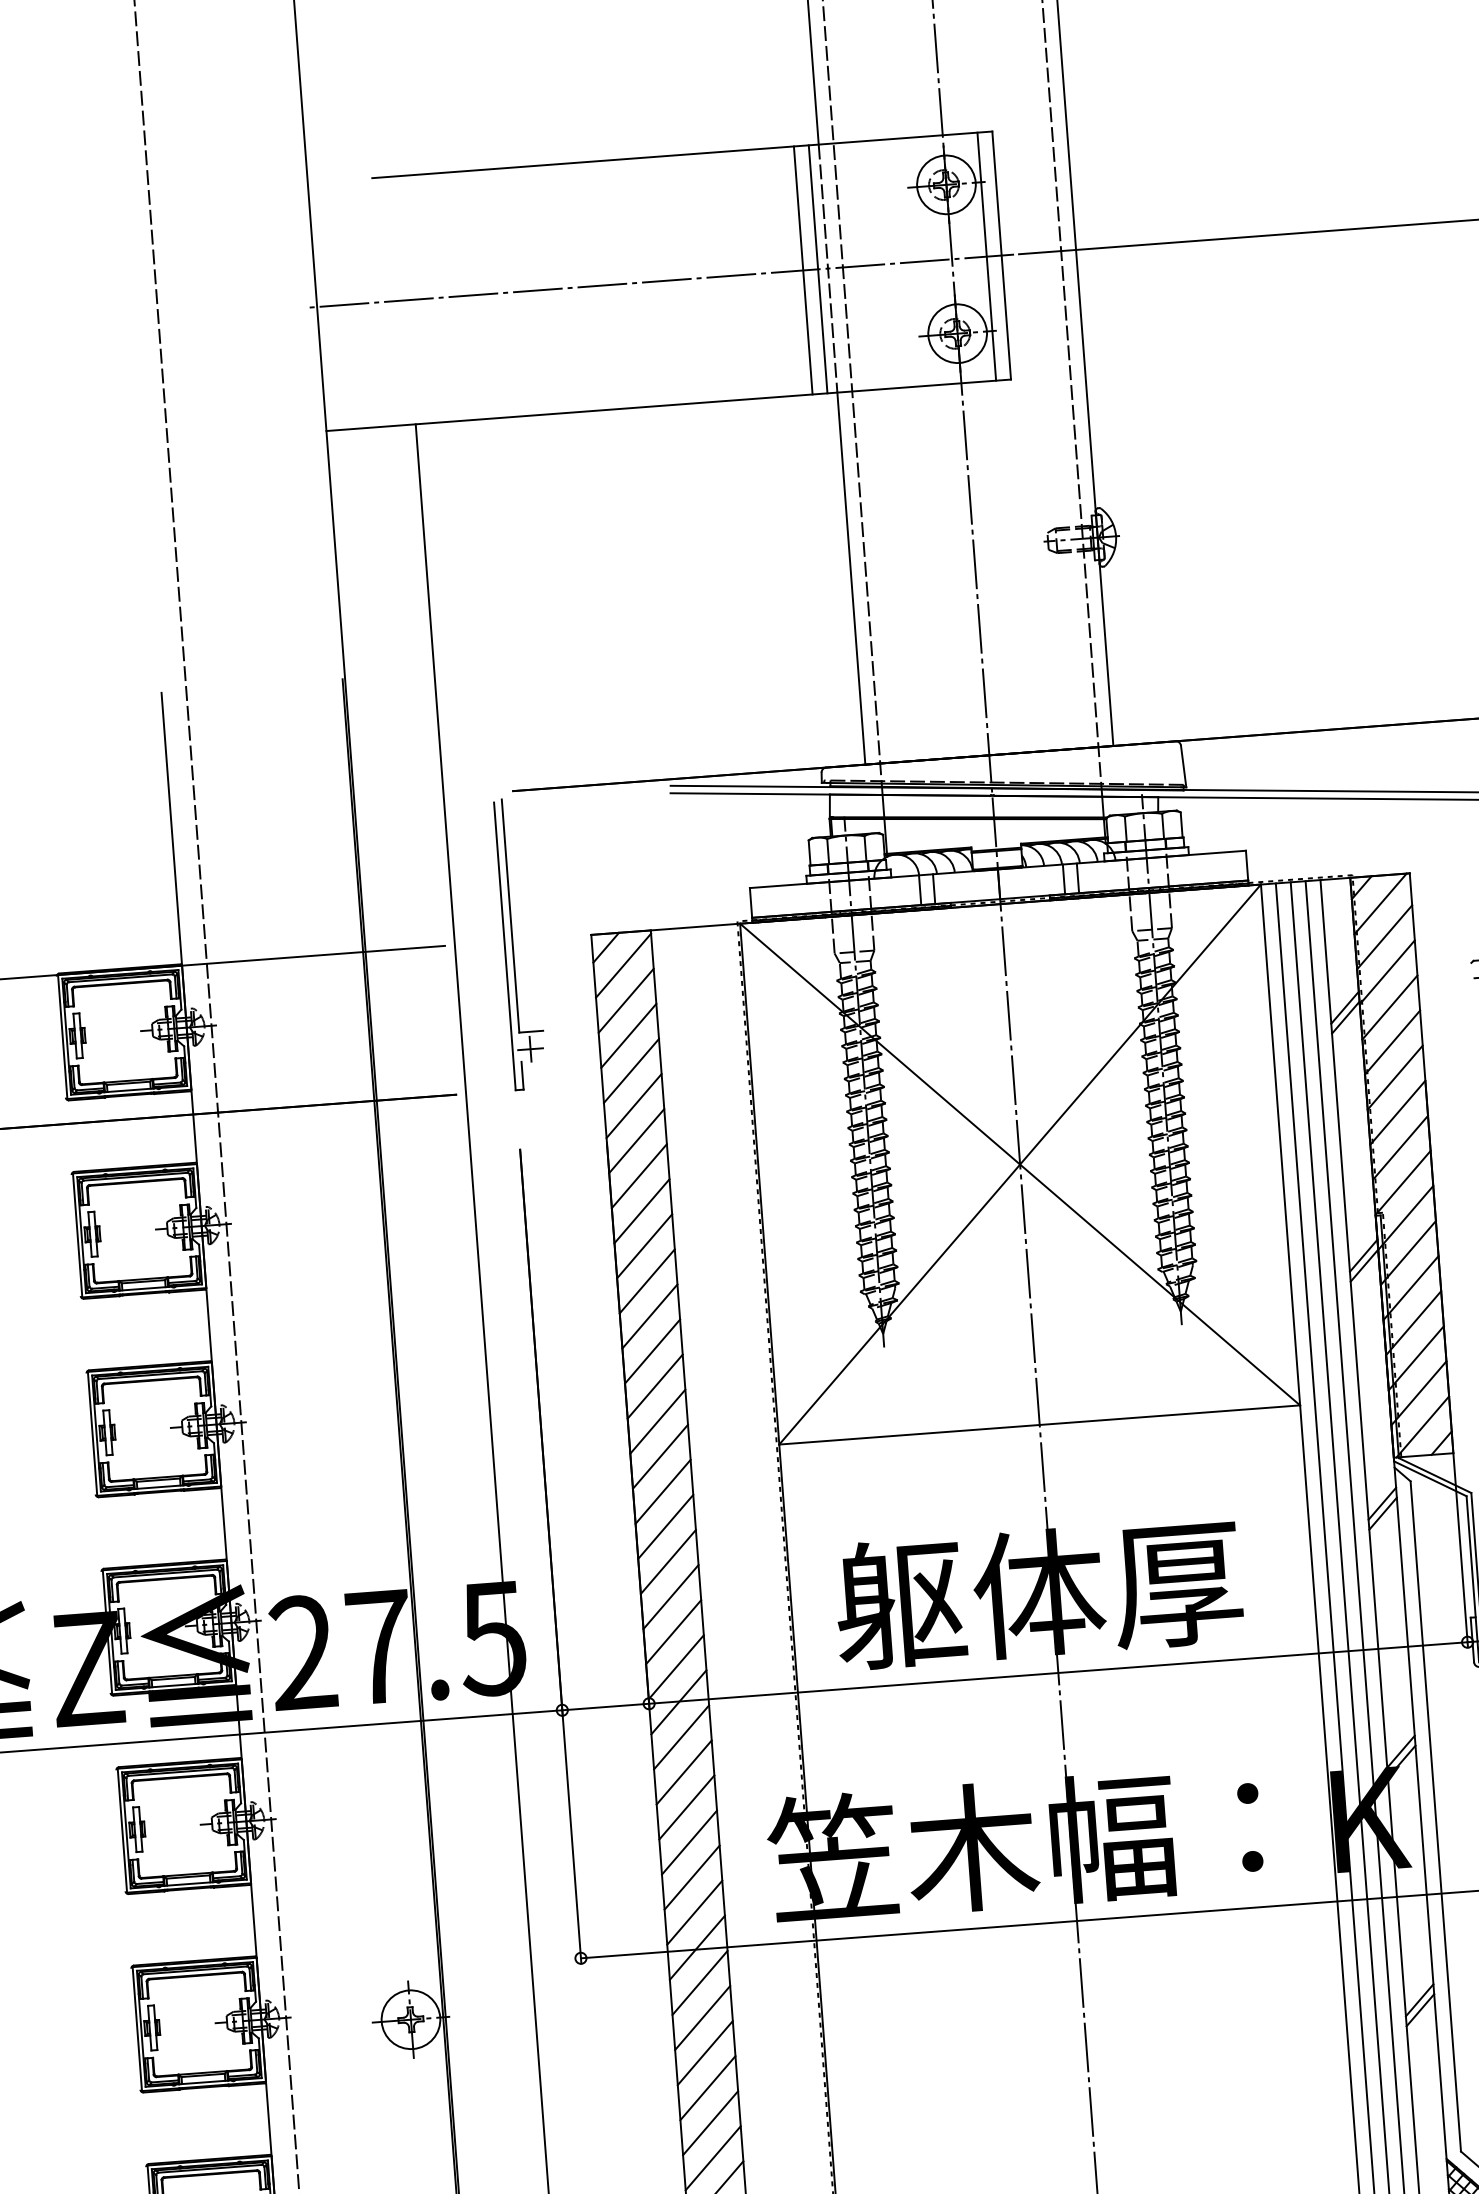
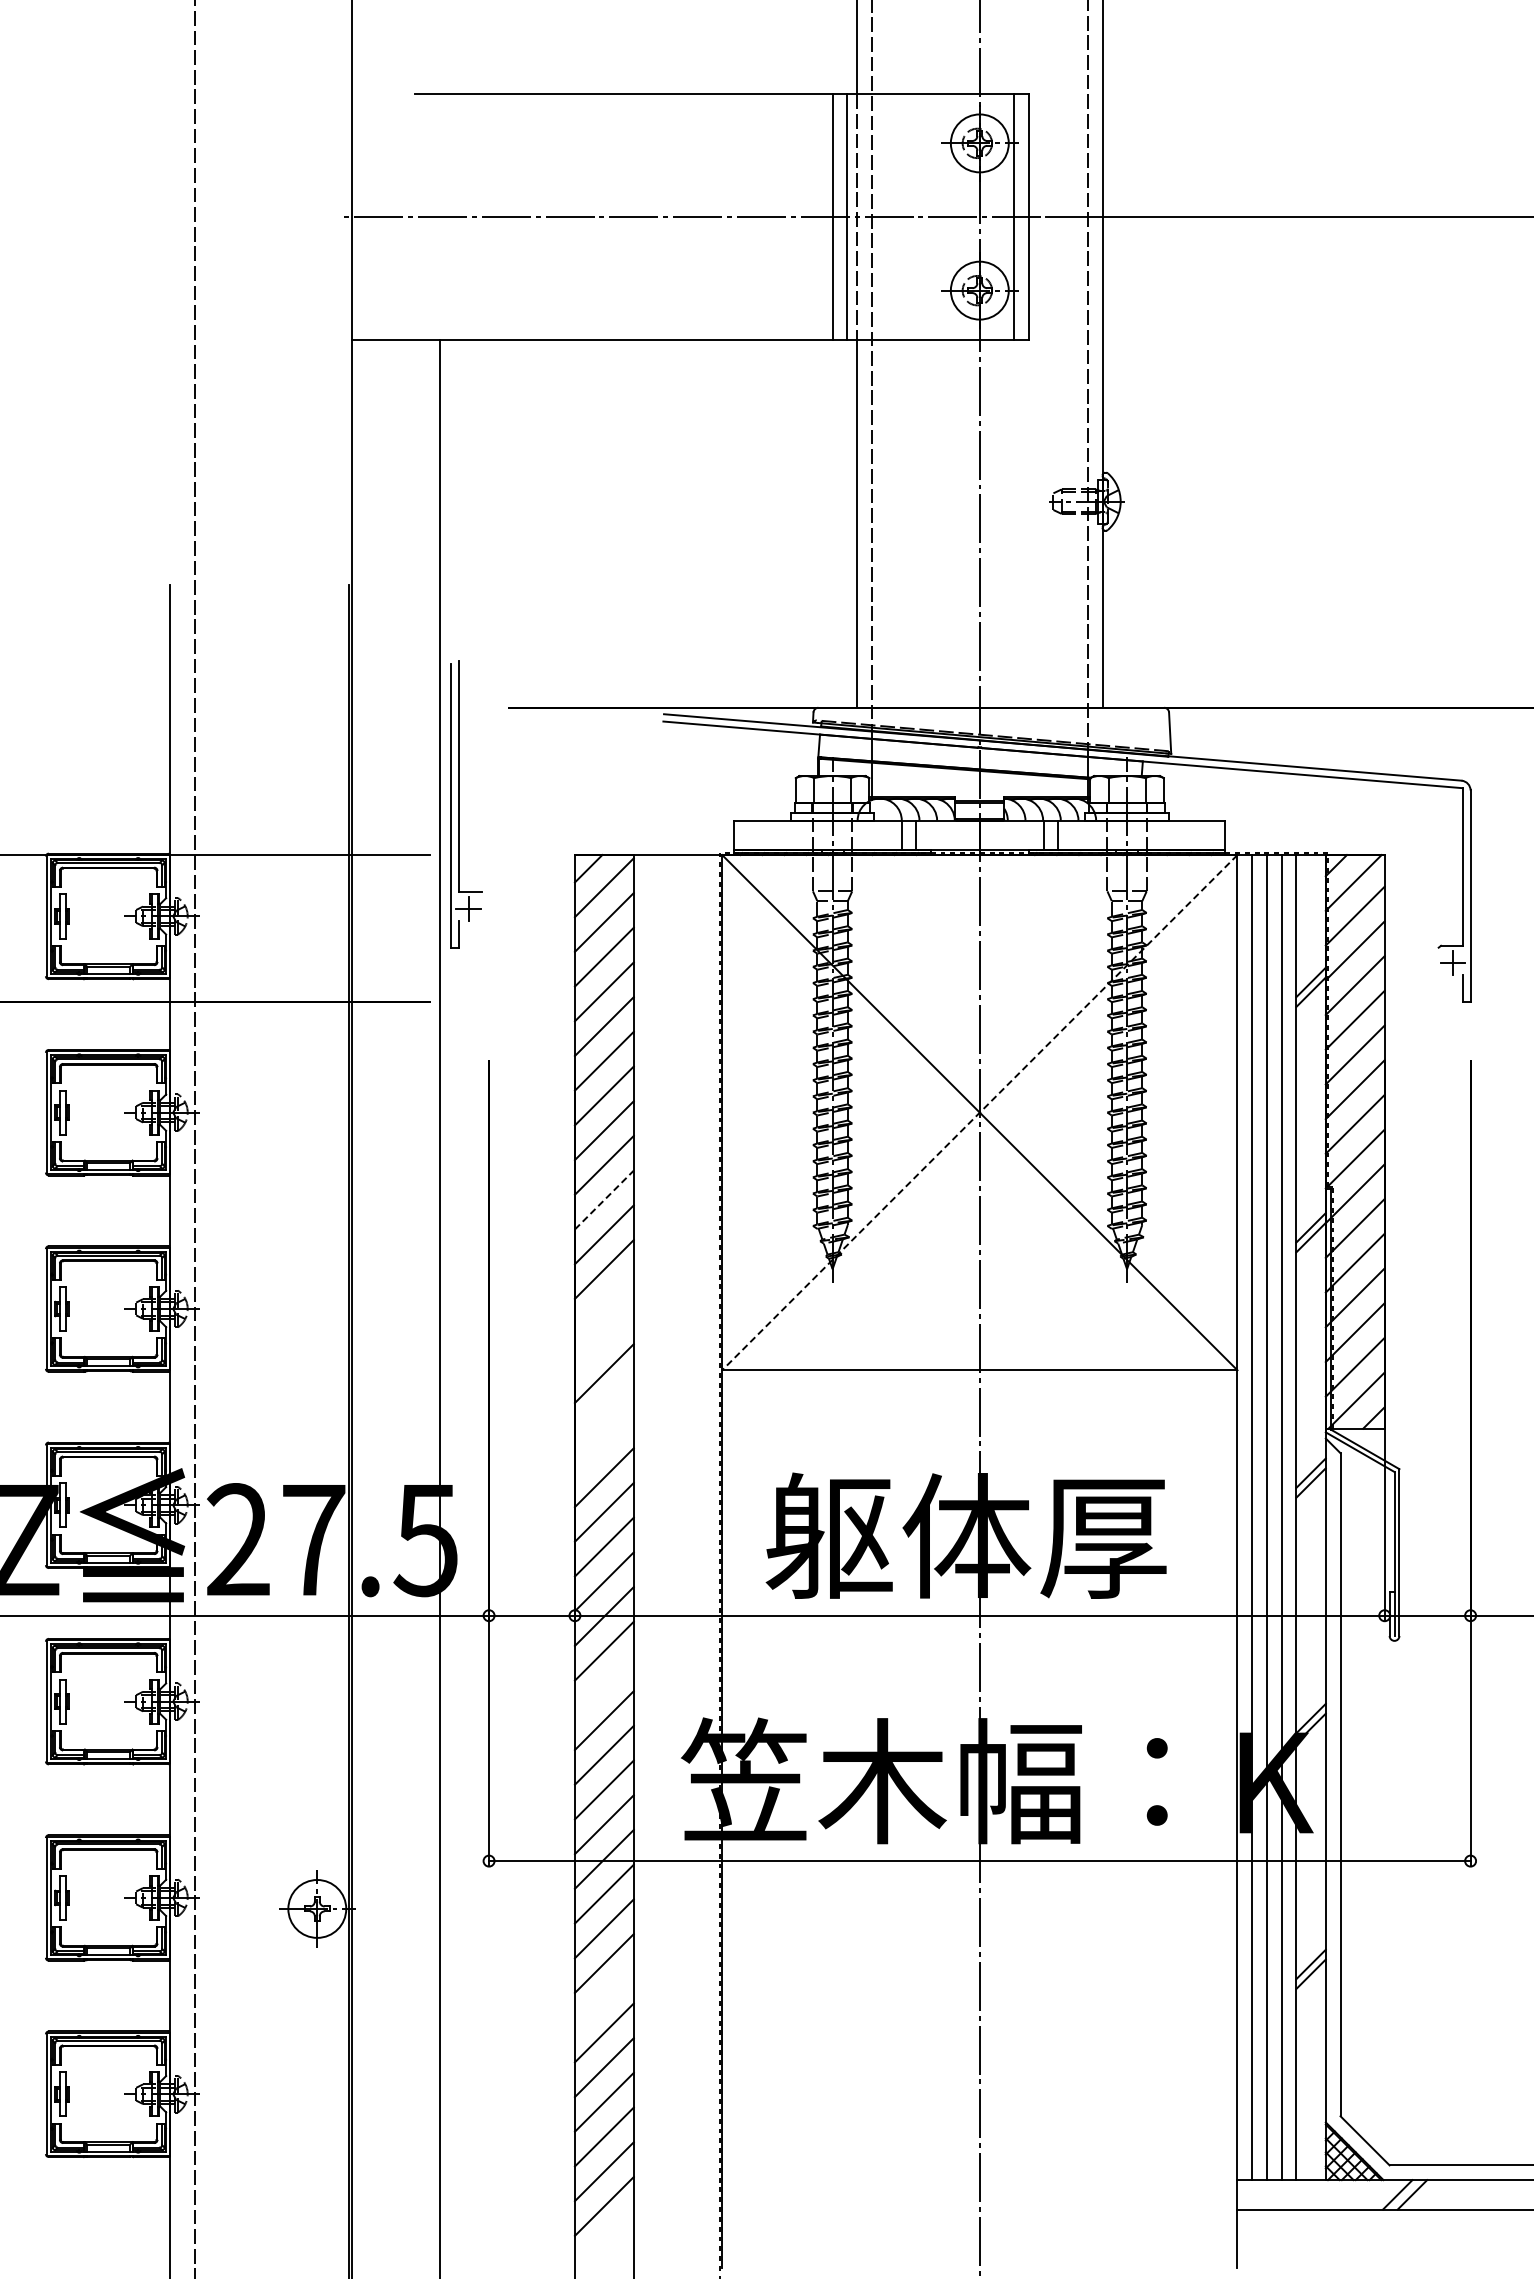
part: (513, 944) -> (459, 804), moved
line: (1019, 1165) -> (979, 1113), solid -> dashed
line: (647, 1281) -> (604, 1200), solid -> dashed
line: (654, 1386) -> (603, 1303), removed
line: (656, 1421) -> (603, 1338), removed
line: (662, 1491) -> (603, 1407), removed
line: (664, 1526) -> (603, 1442), removed
line: (683, 1772) -> (603, 1685), removed
line: (706, 2087) -> (603, 1997), removed

